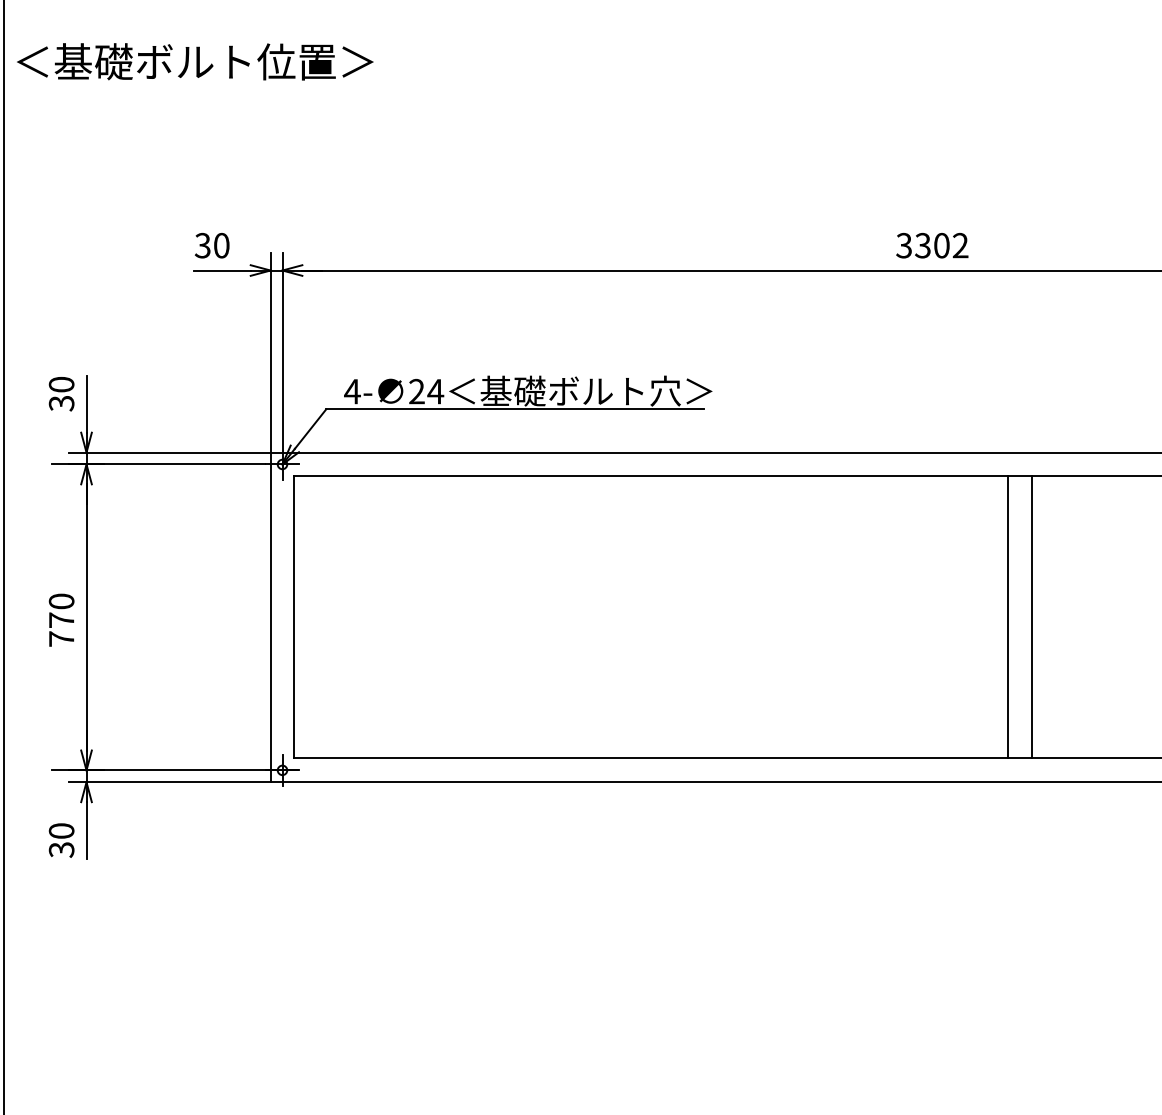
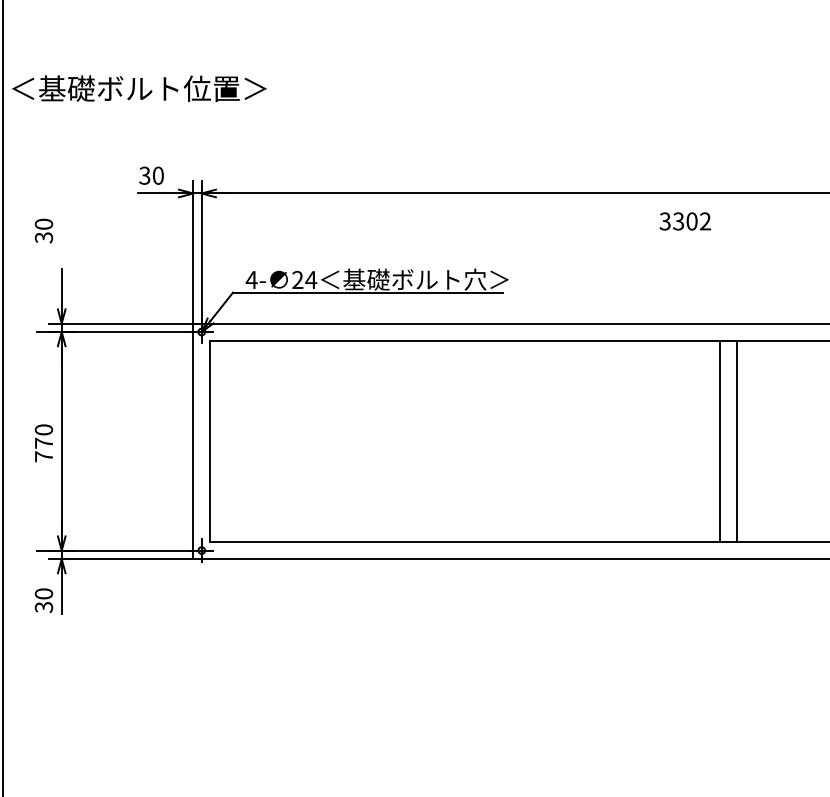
text: (195, 61) -> (139, 88), moved
text: (932, 245) -> (685, 221), moved
text: (61, 394) -> (43, 231), moved

